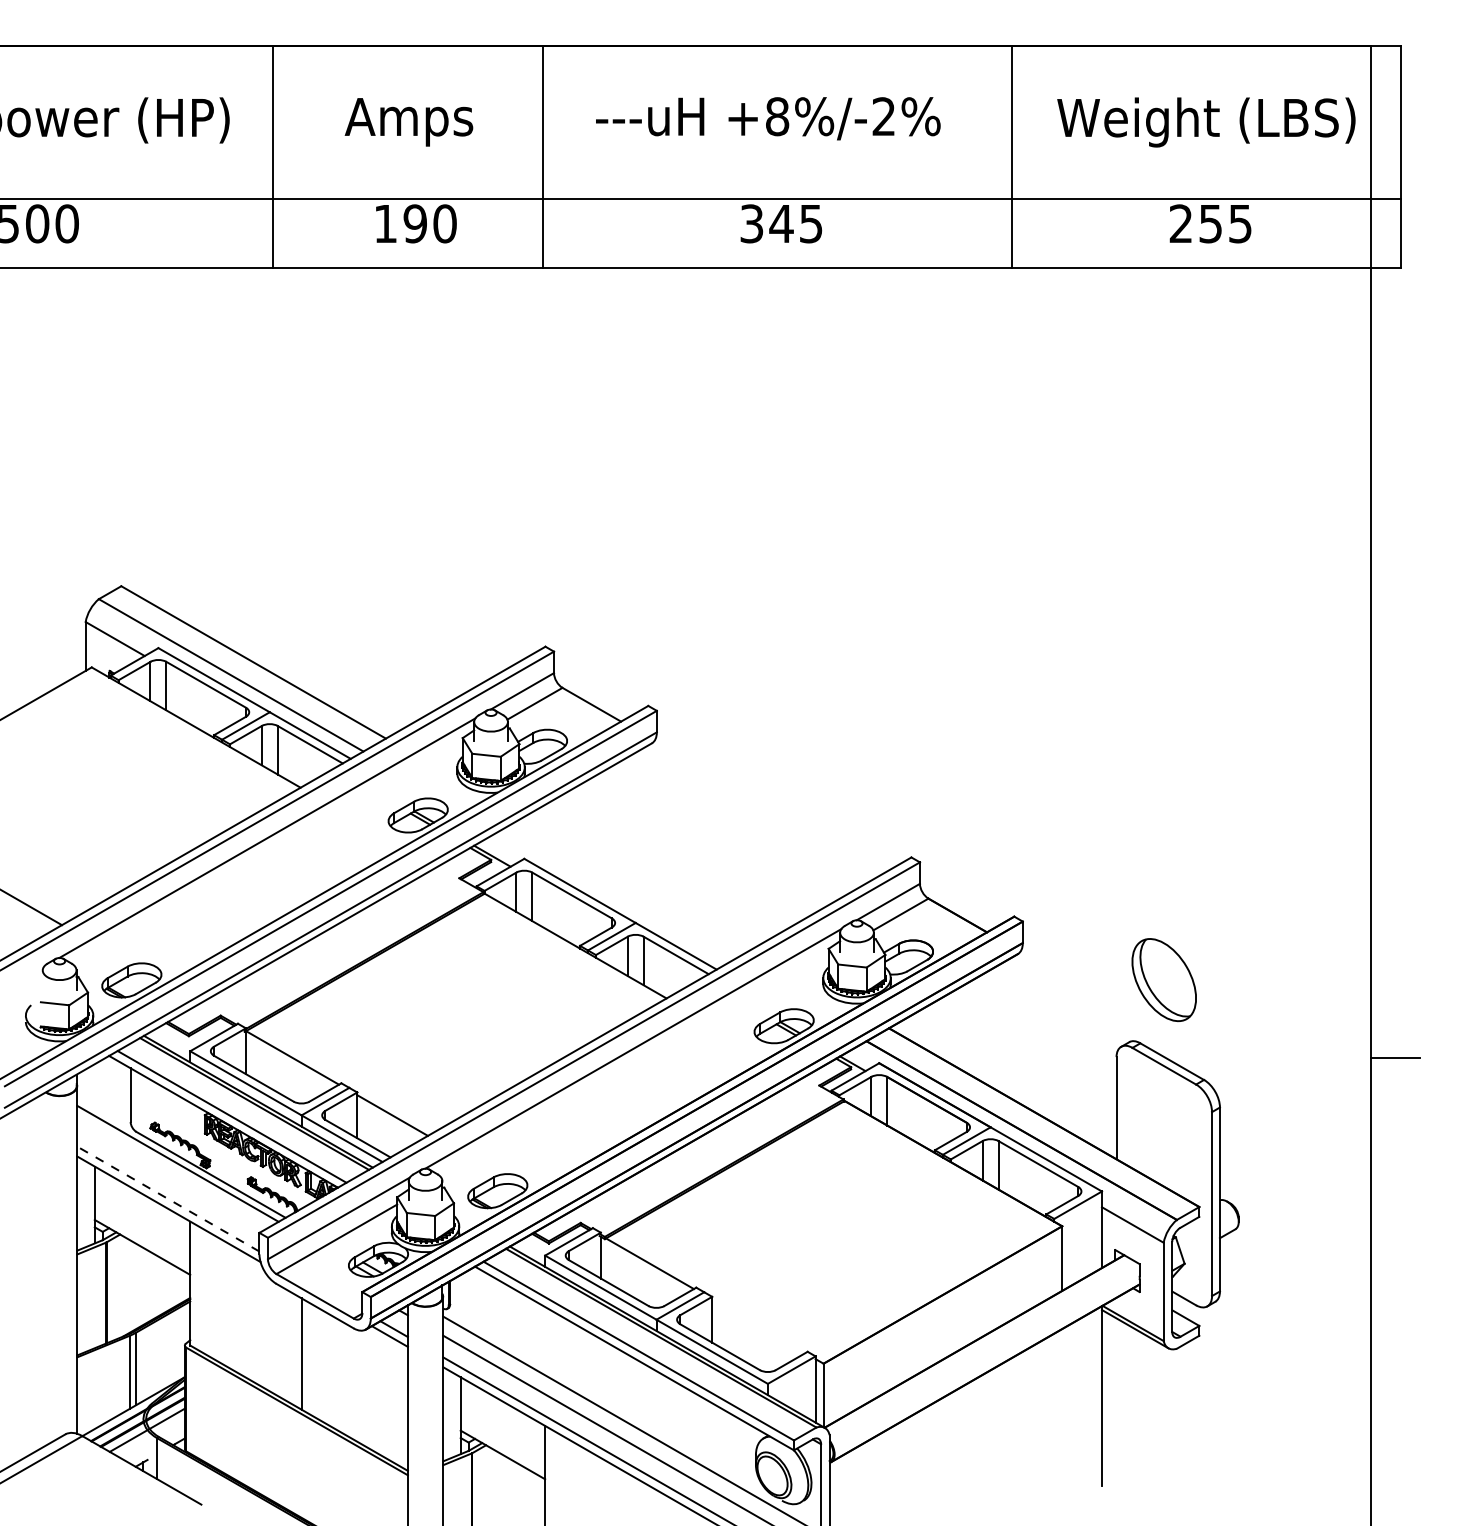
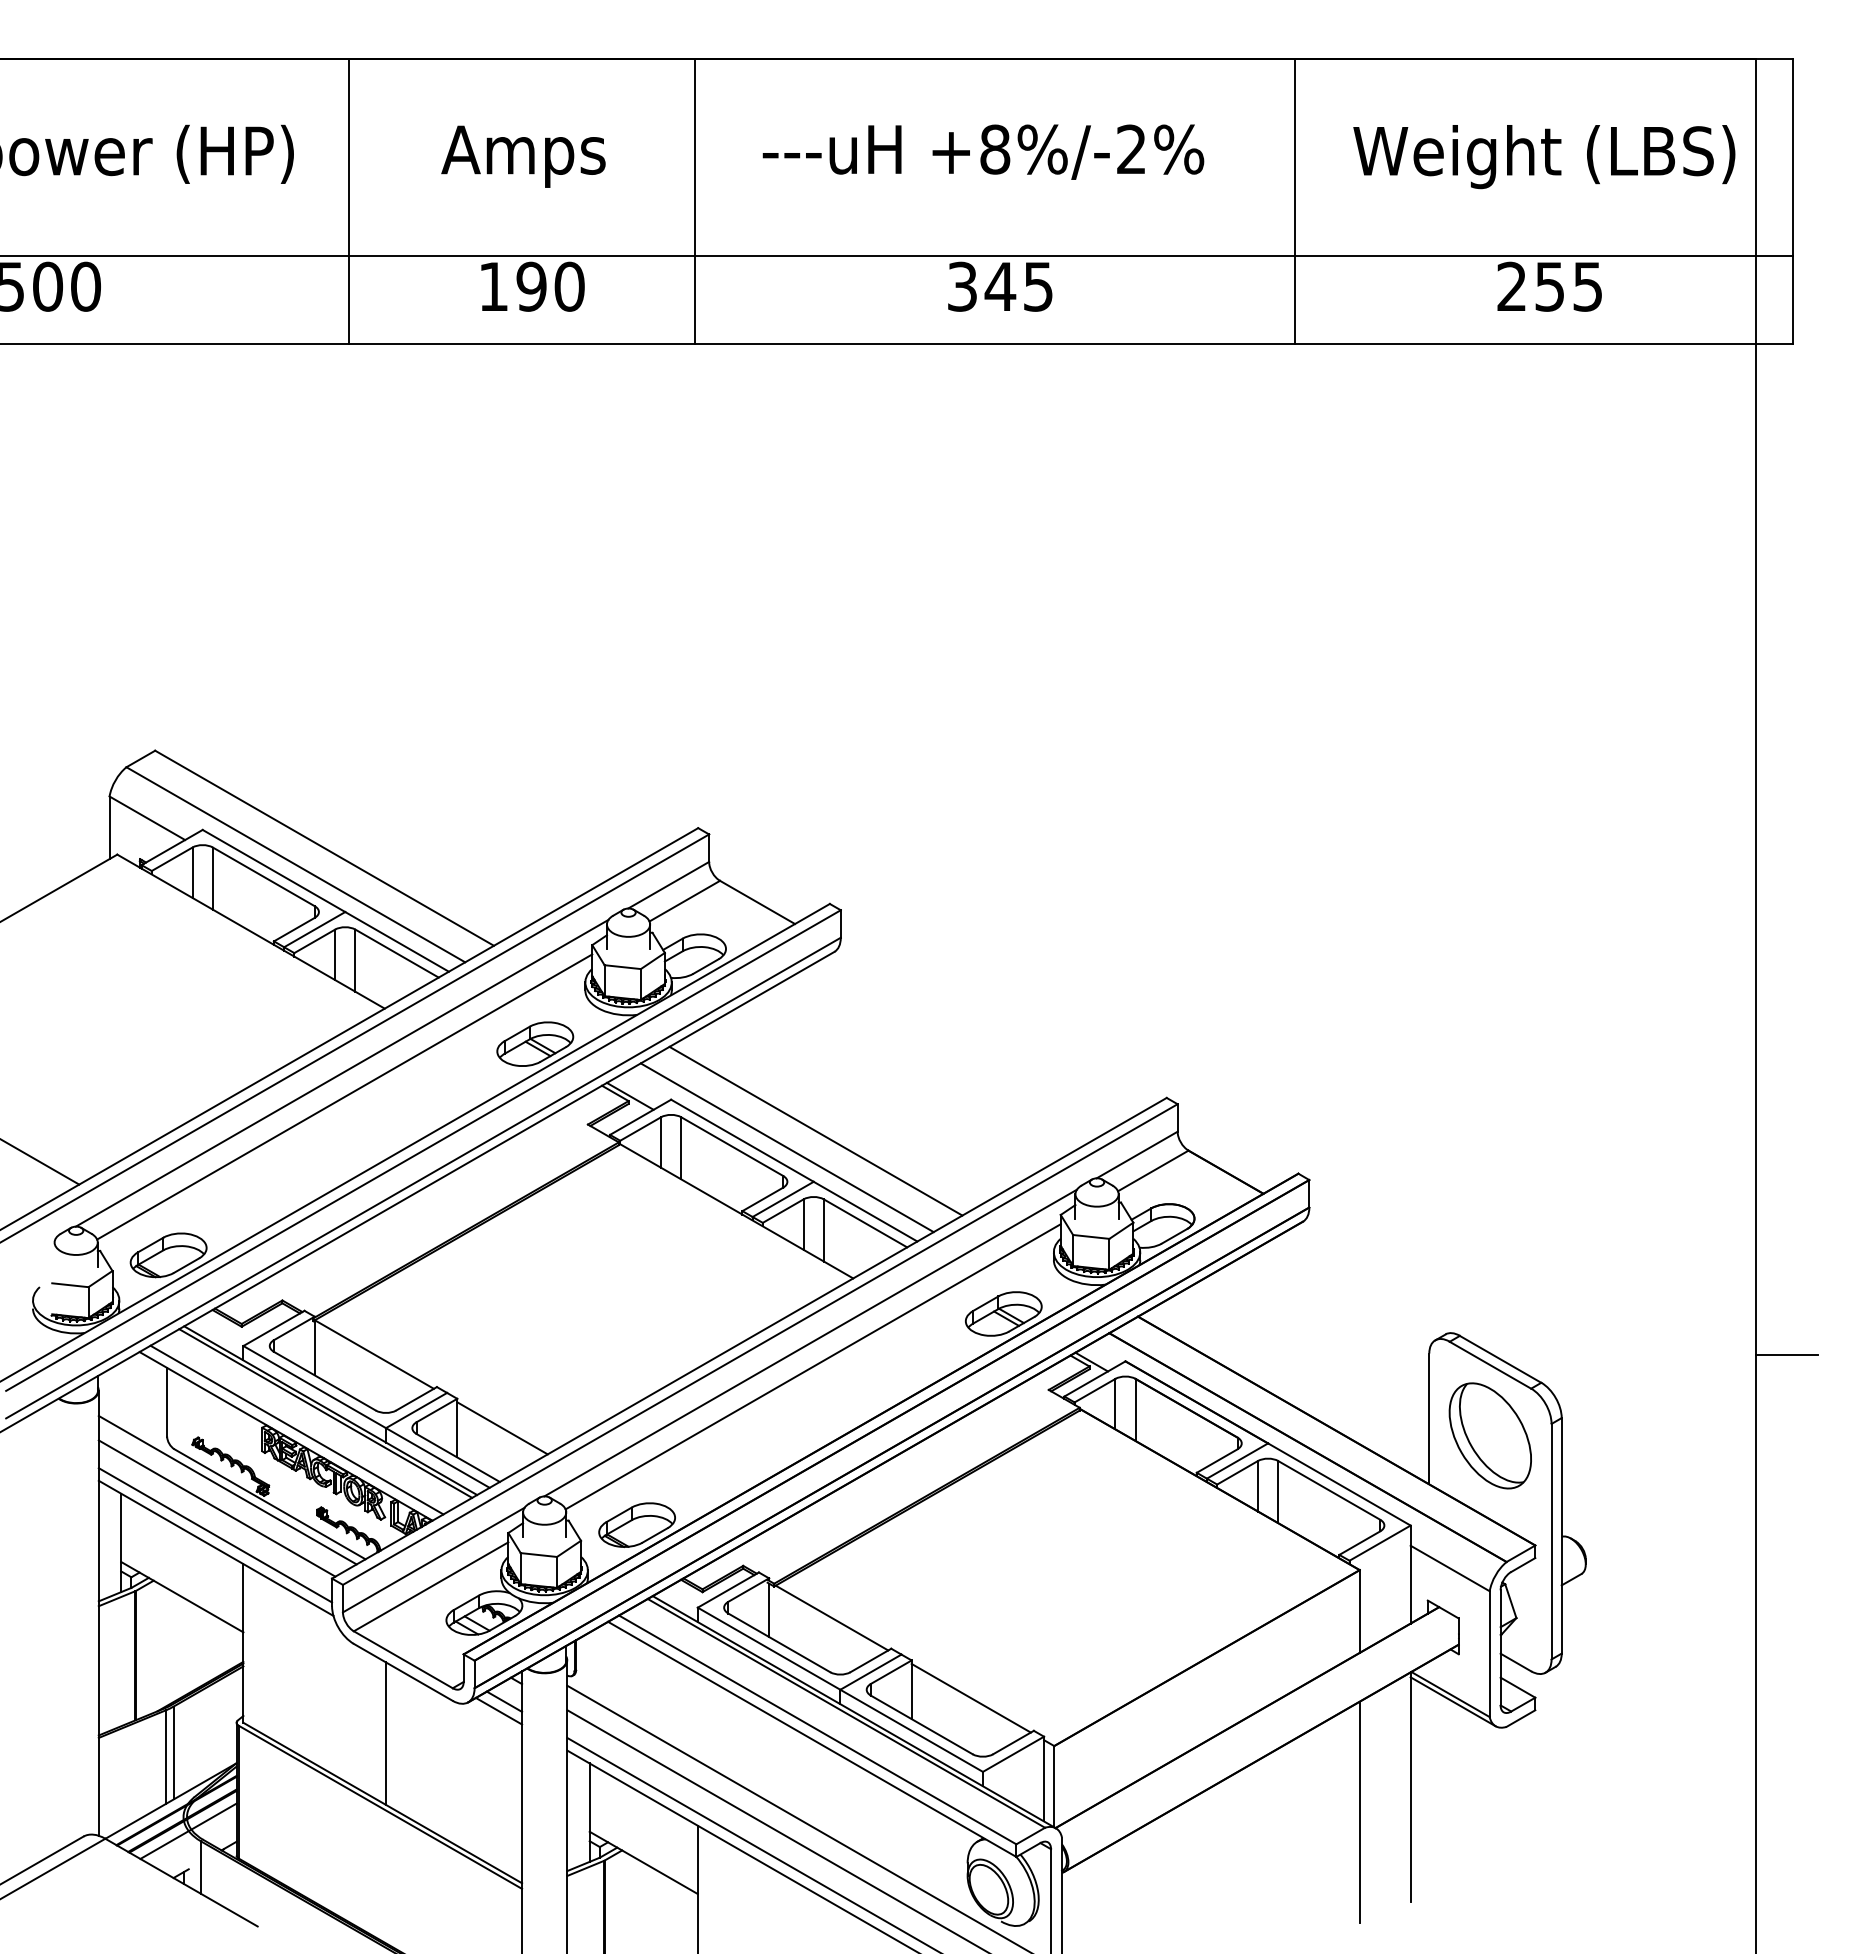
line: (269, 856) -> (344, 1096), added
line: (637, 882) -> (815, 1130), added
line: (614, 896) -> (786, 1147), added
part: (1163, 979) -> (1489, 1435), moved
line: (634, 1067) -> (812, 1366), added
line: (169, 1178) -> (216, 1508), added
line: (168, 1199) -> (215, 1535), dashed -> solid
line: (758, 1325) -> (970, 1697), added
line: (1062, 1415) -> (1359, 1812), added

